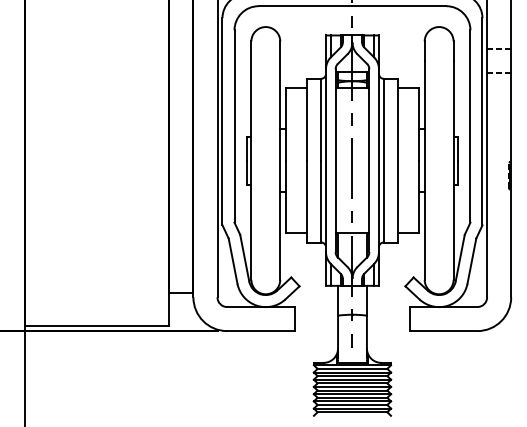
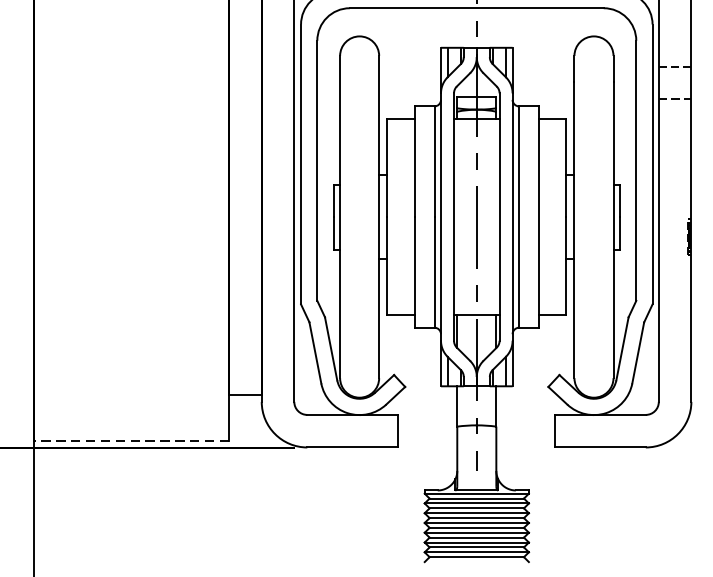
line: (96, 326) -> (130, 441), solid -> dashed

